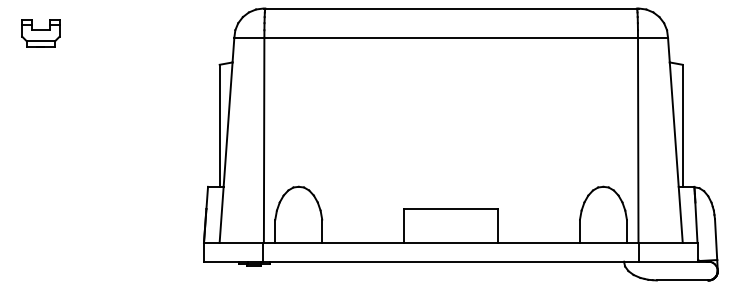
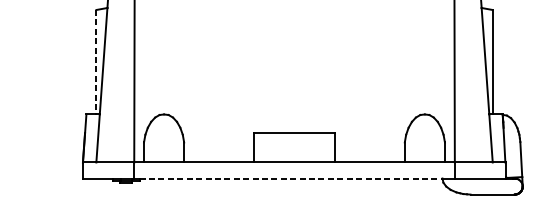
line: (219, 126) -> (96, 62), solid -> dashed
line: (447, 261) -> (291, 178), solid -> dashed

